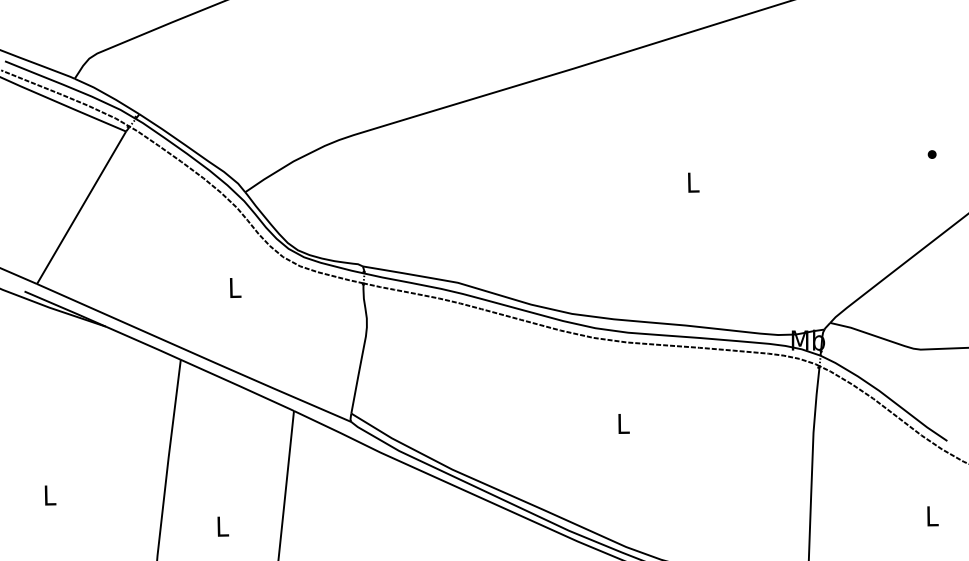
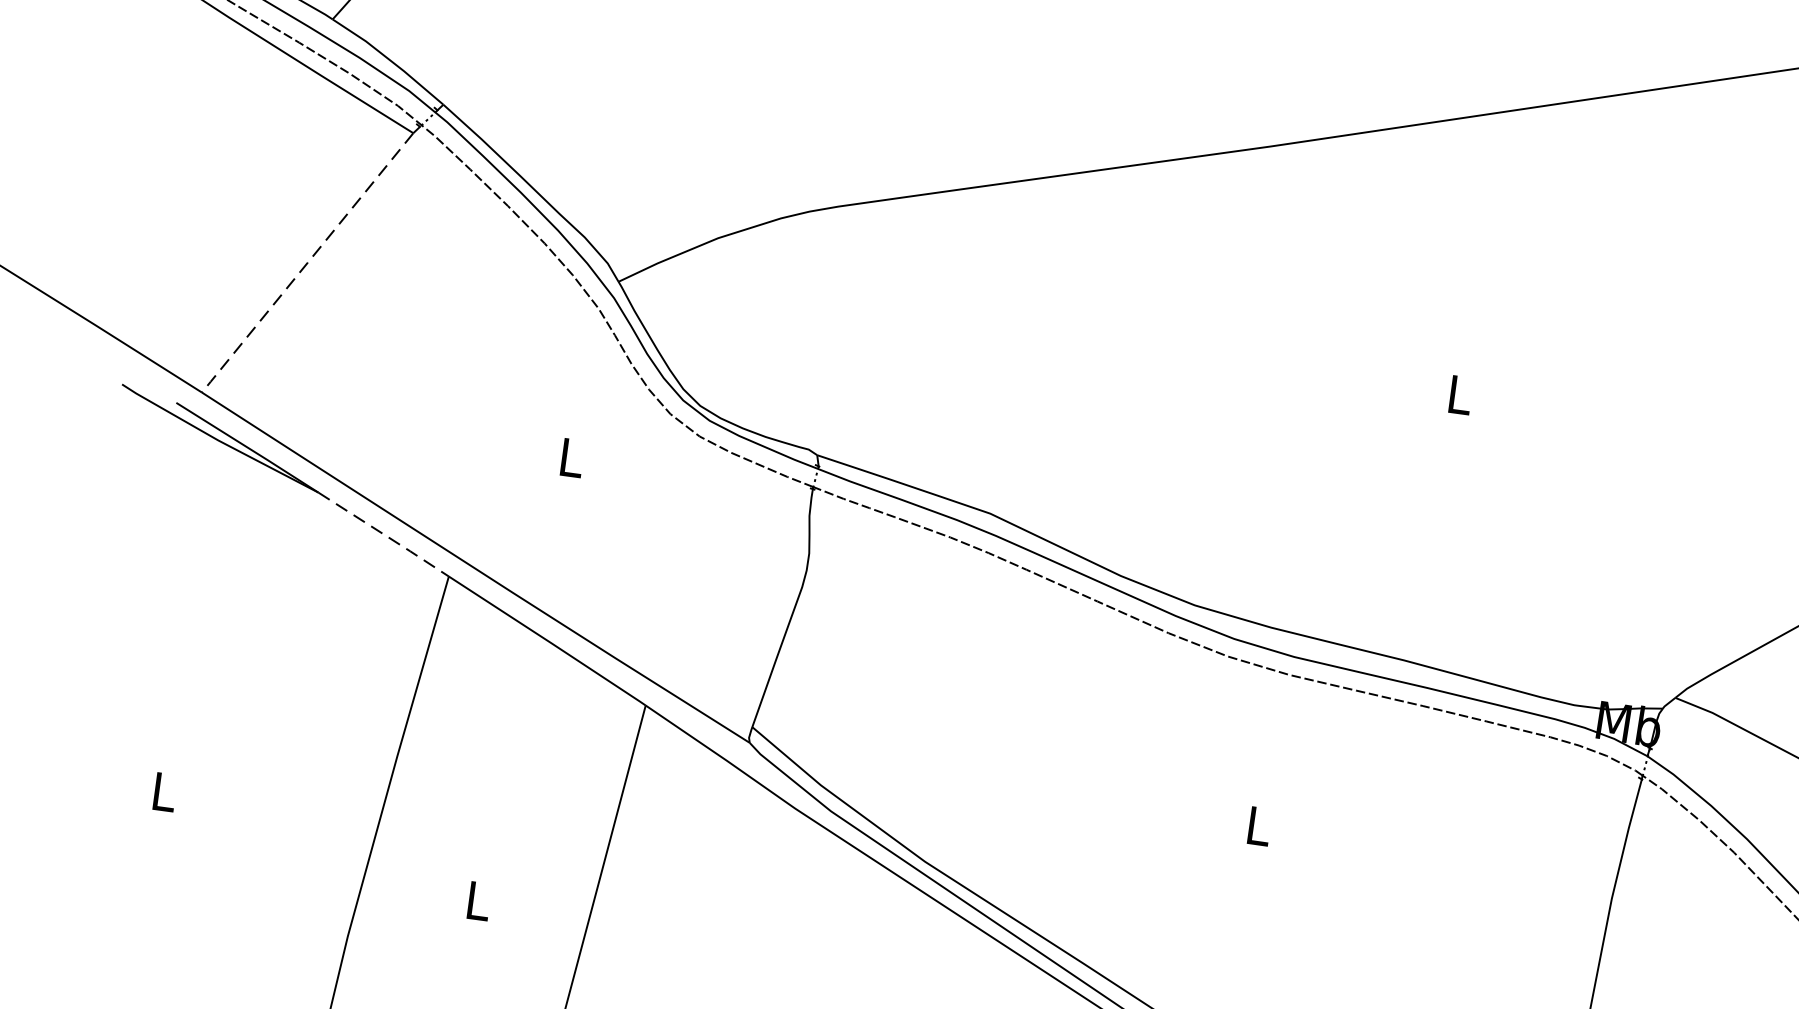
line: (81, 208) -> (307, 264), solid -> dashed
line: (144, 343) -> (385, 535), solid -> dashed

